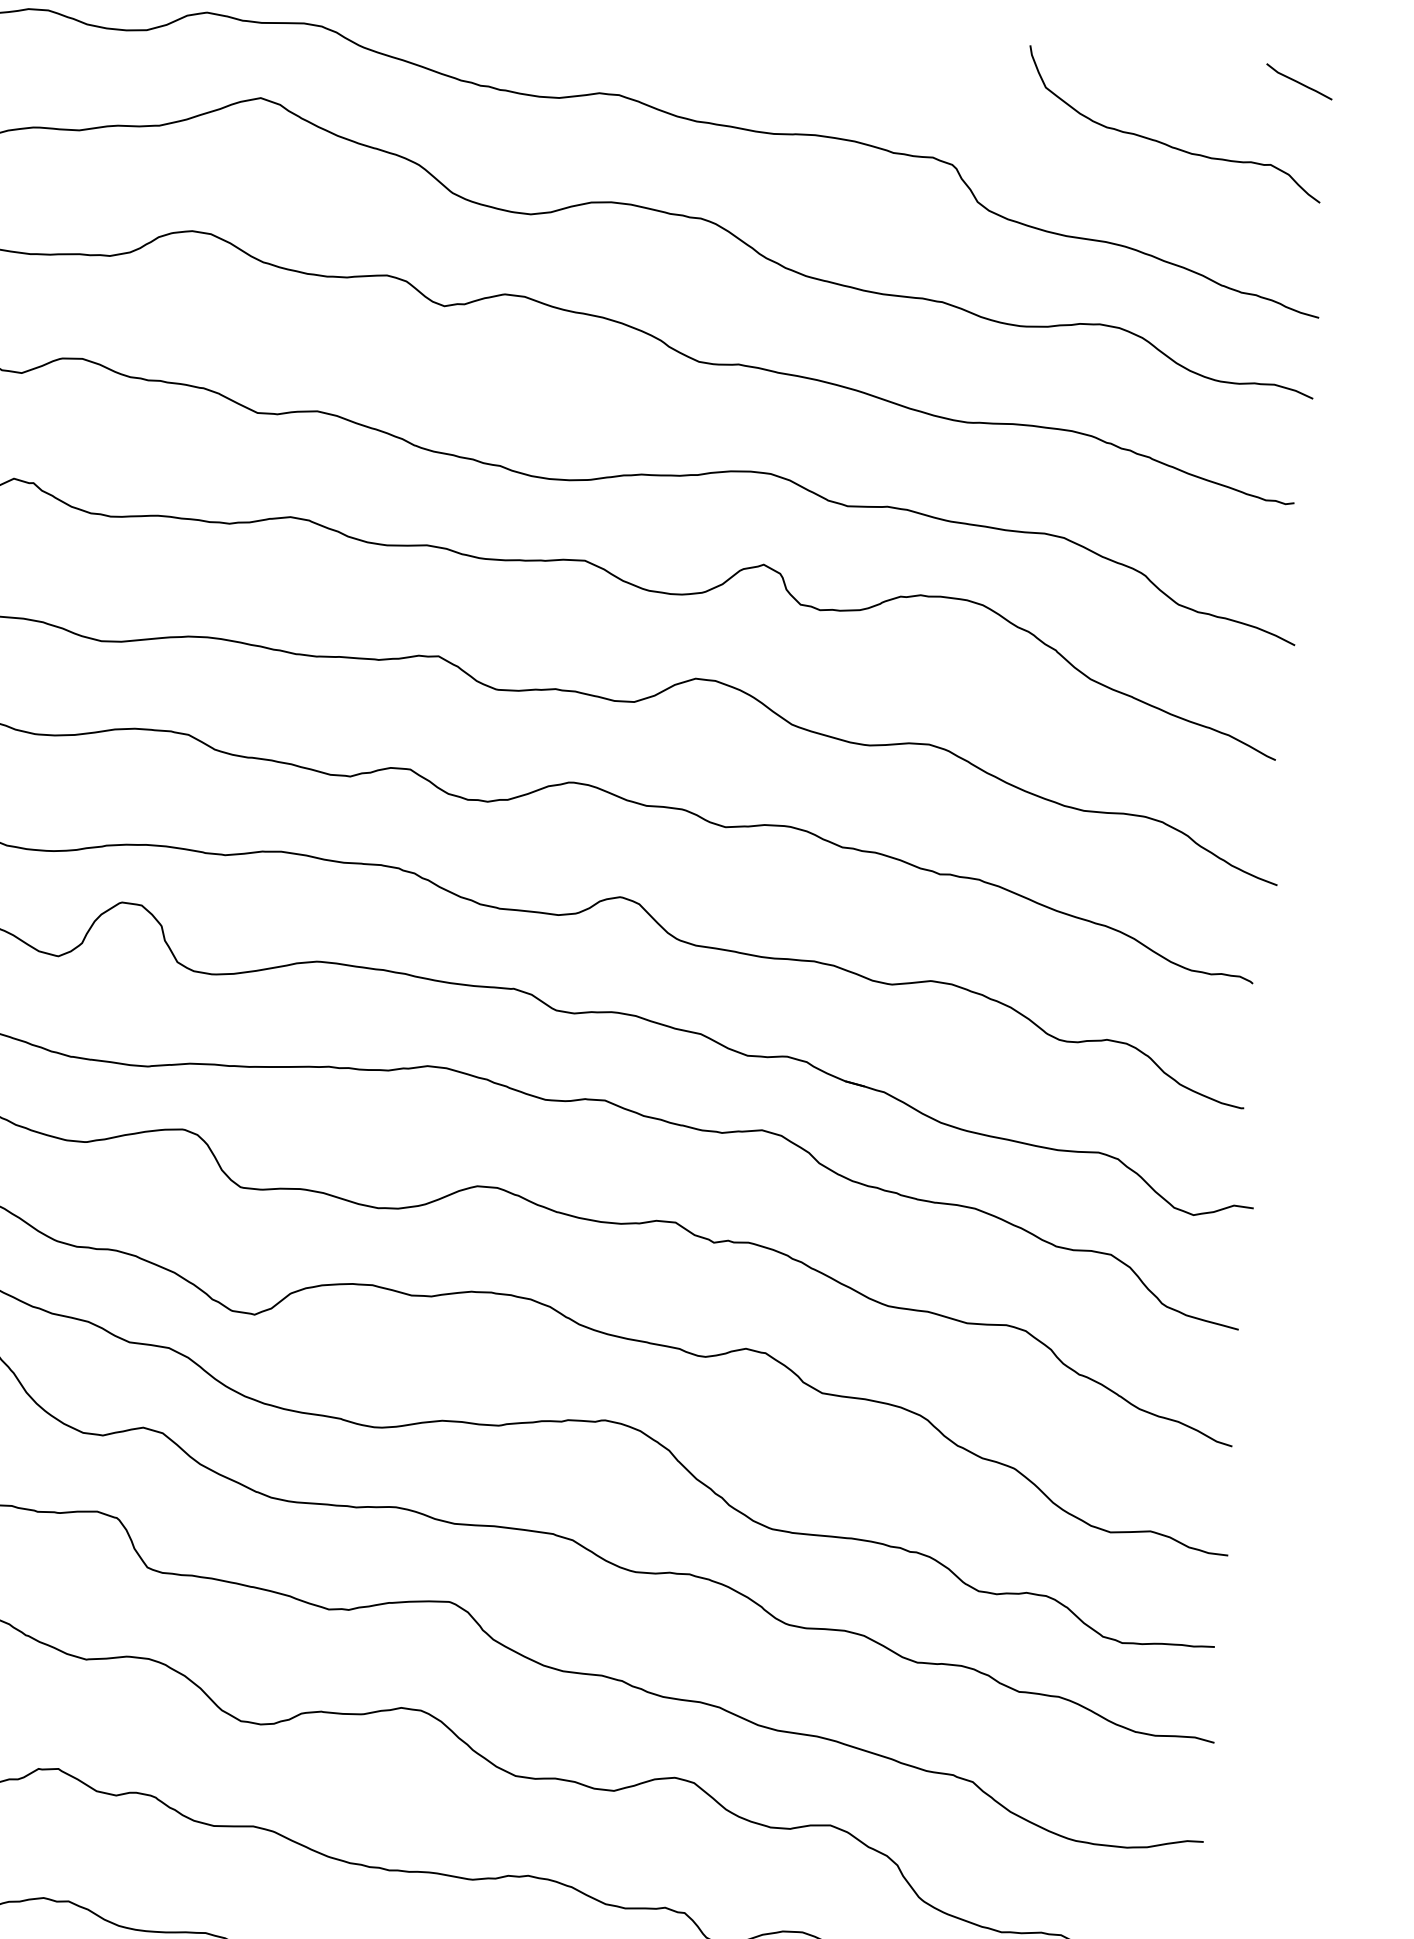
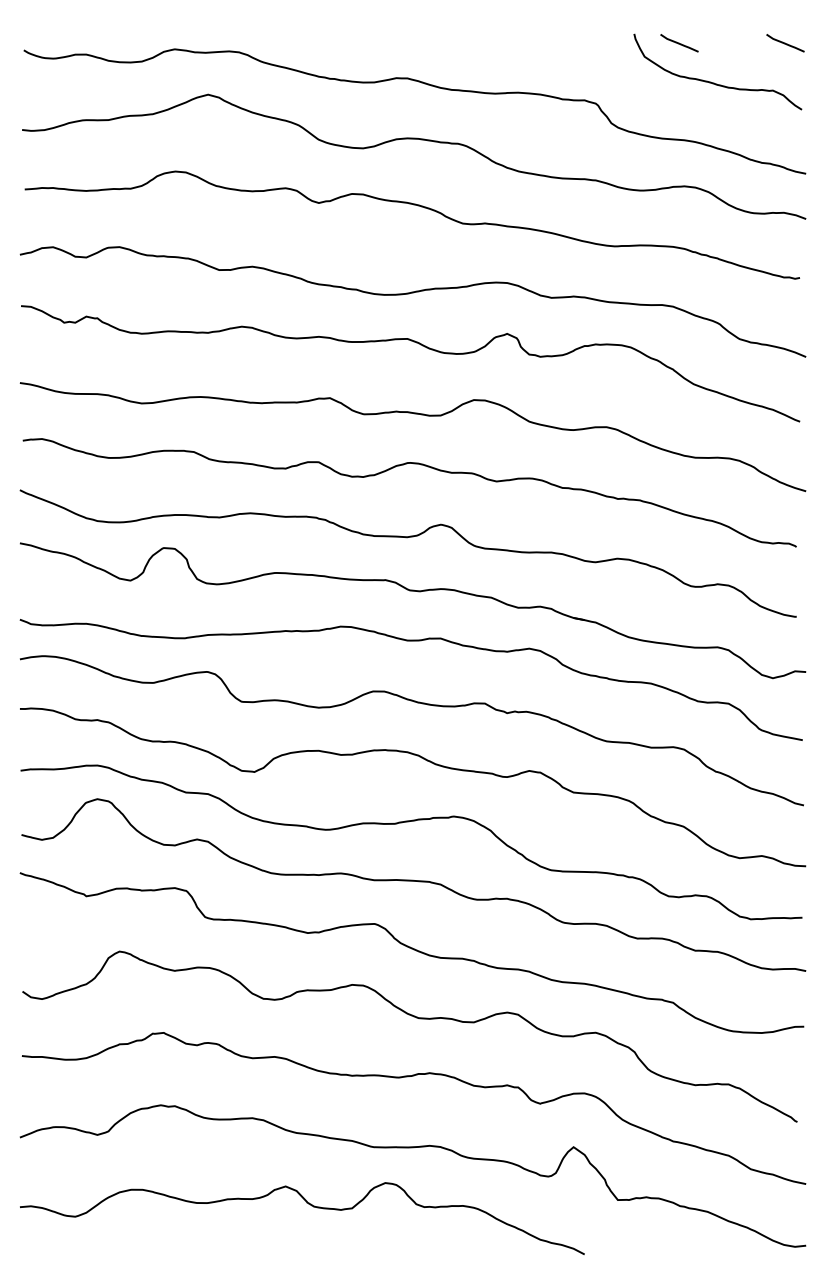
line: (1109, 68) -> (679, 43), added

